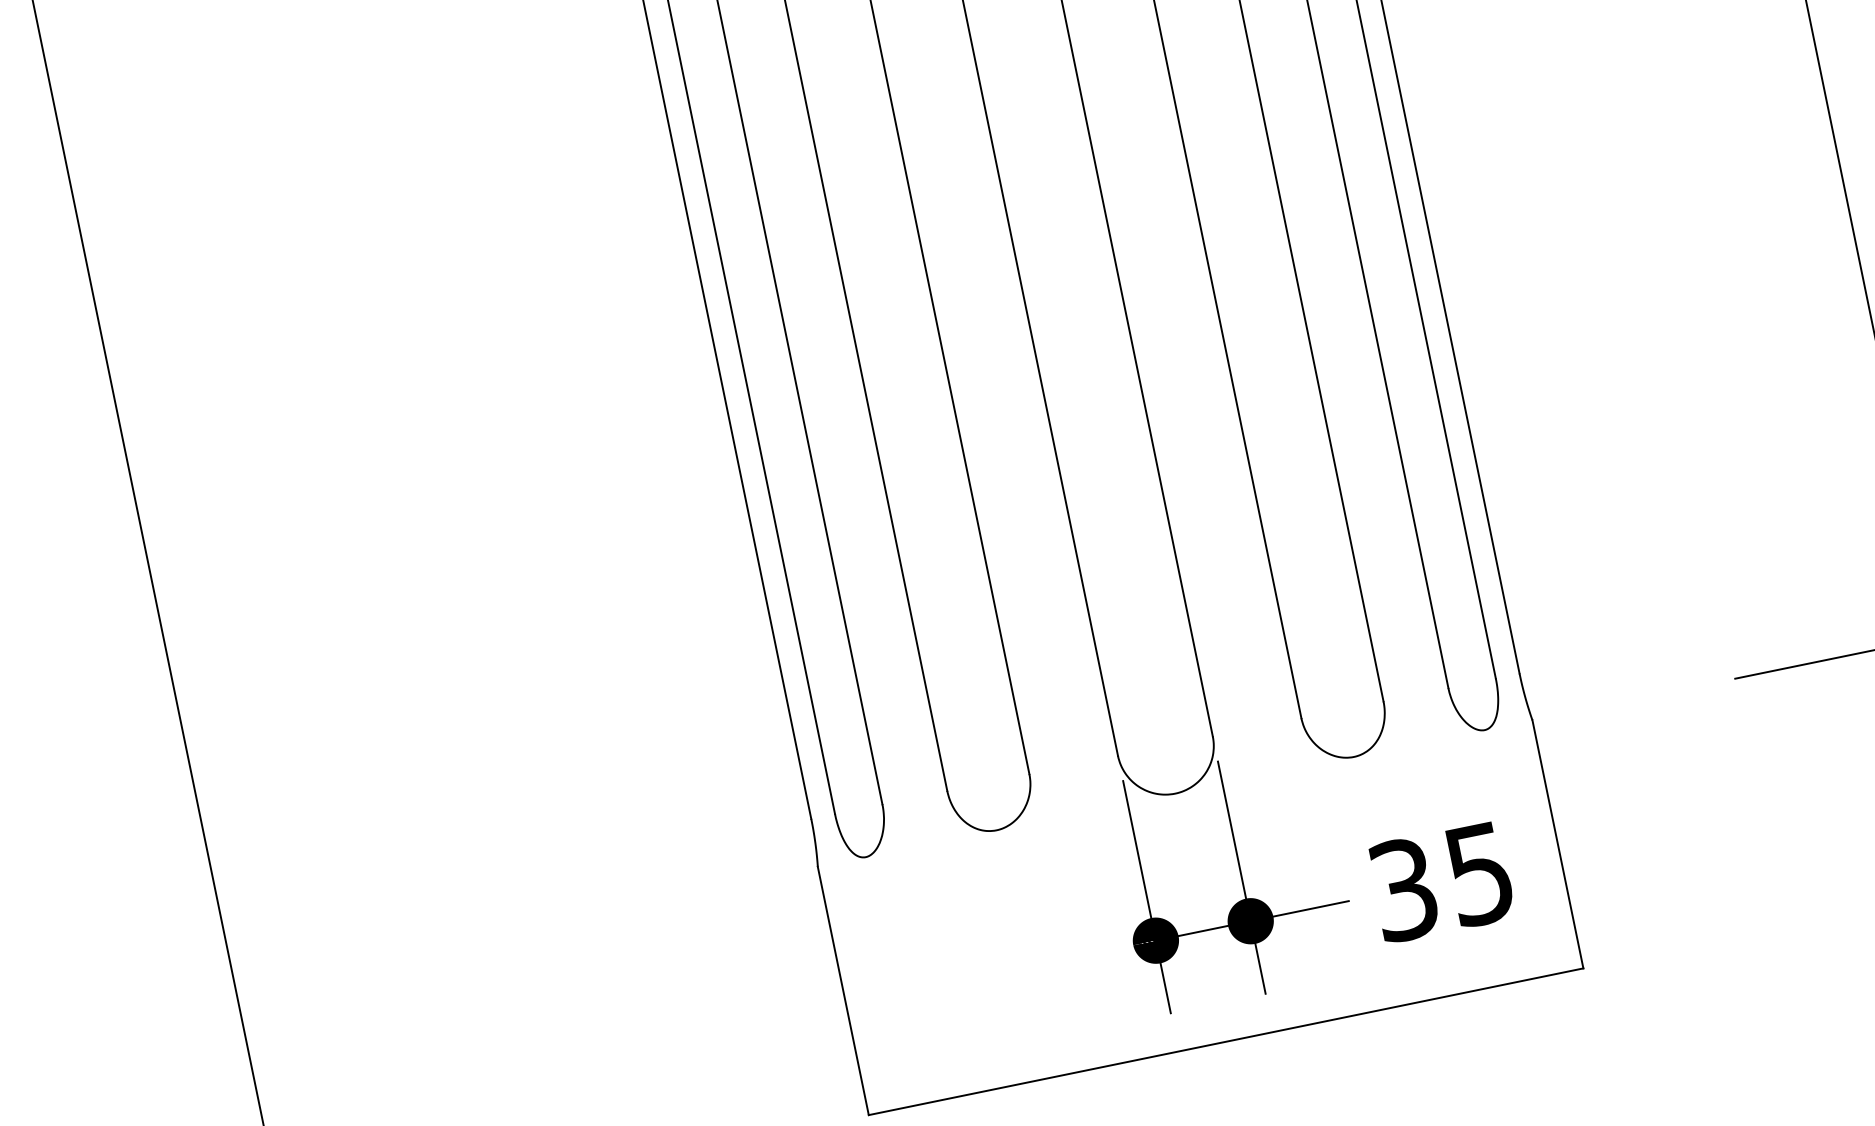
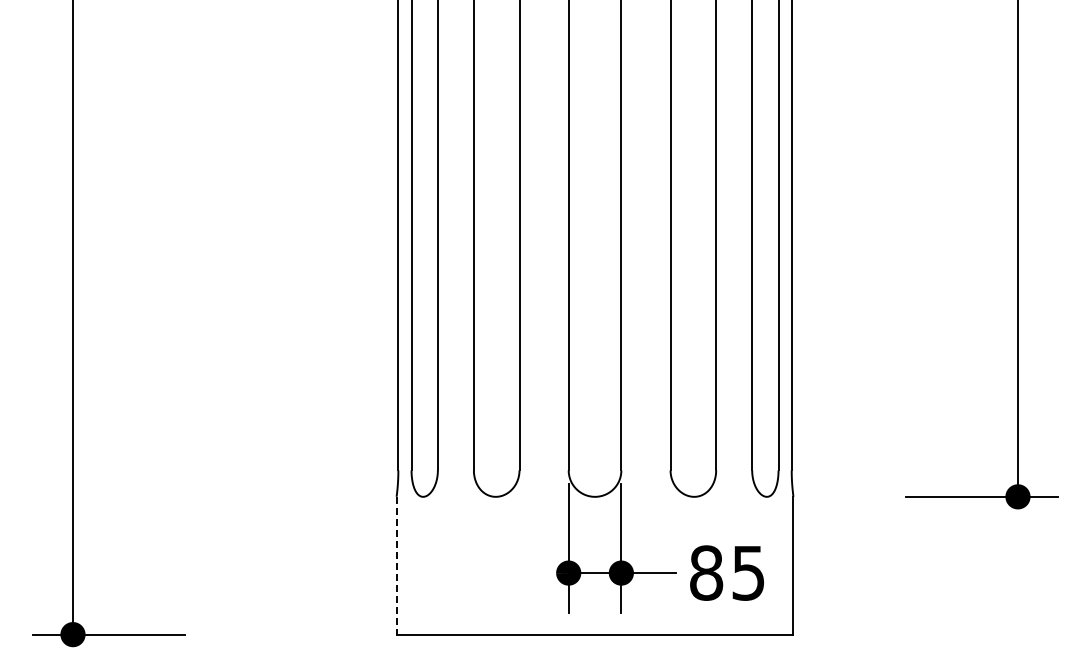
text: (1403, 888) -> (706, 572), 35 -> 85
line: (843, 990) -> (396, 565), solid -> dashed

